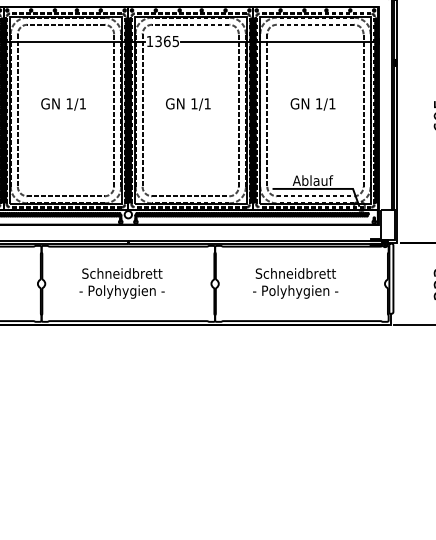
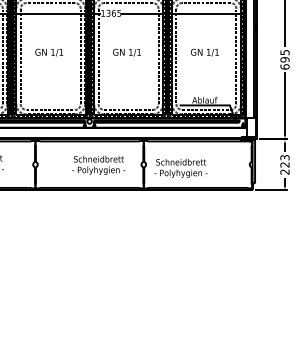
text: (121, 283) -> (98, 165), moved
text: (294, 283) -> (180, 168), moved

